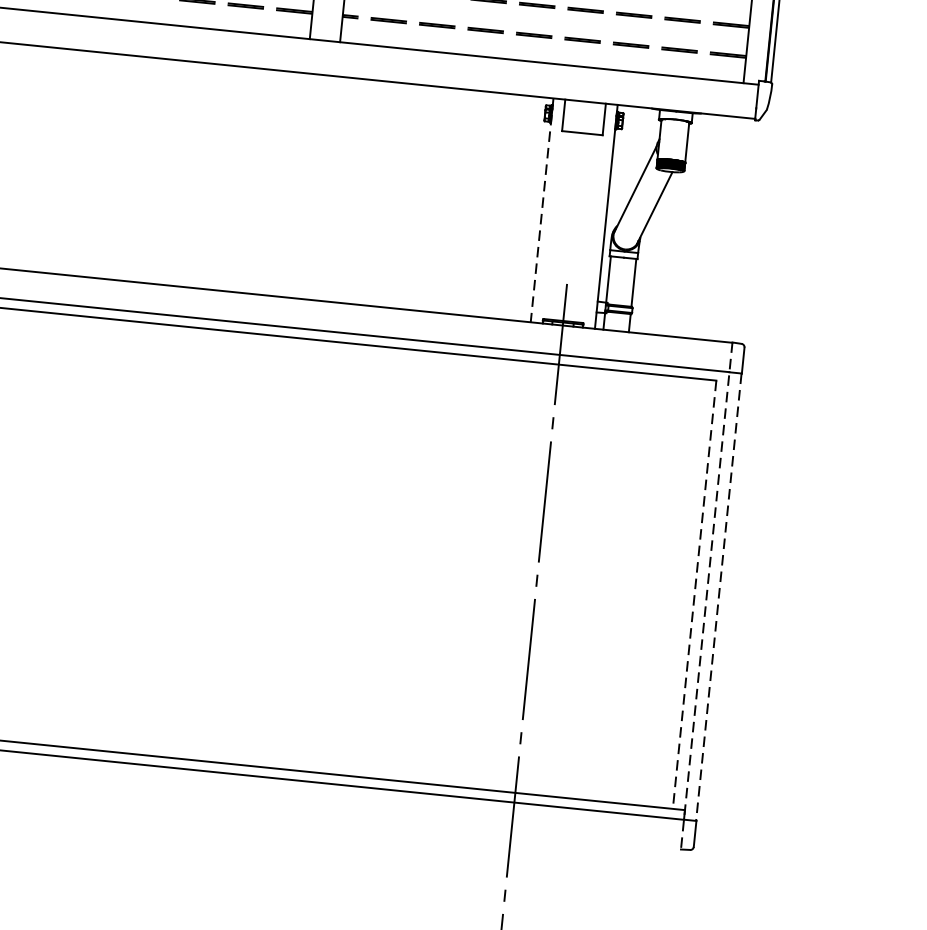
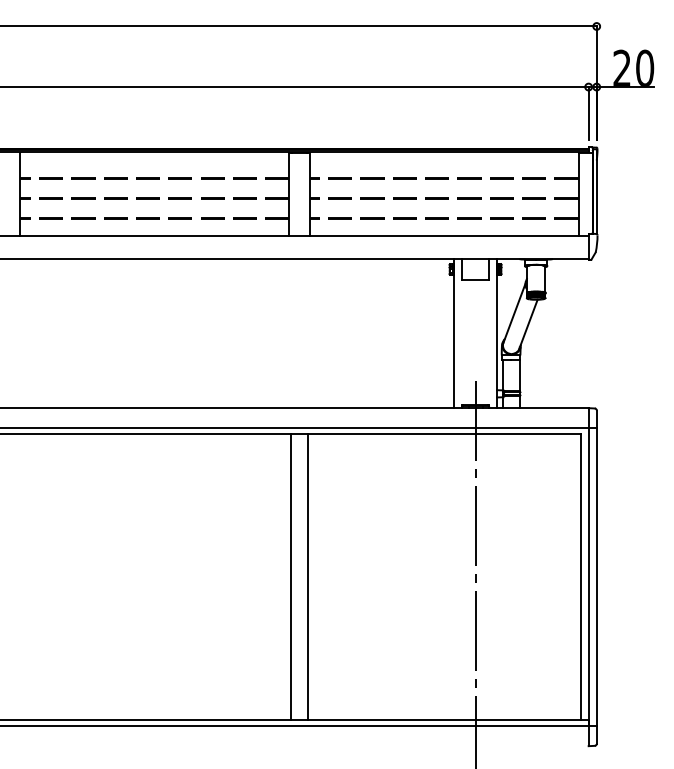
line: (542, 210) -> (454, 333), dashed -> solid
line: (261, 549) -> (291, 576), added
line: (285, 552) -> (307, 576), added
line: (694, 595) -> (580, 577), dashed -> solid
line: (706, 596) -> (588, 577), dashed -> solid
line: (718, 597) -> (596, 577), dashed -> solid

